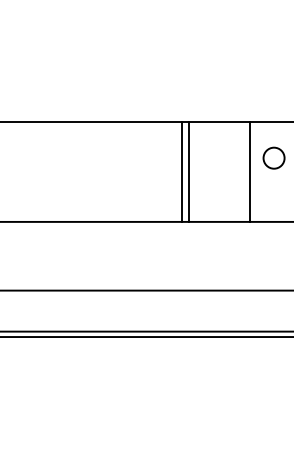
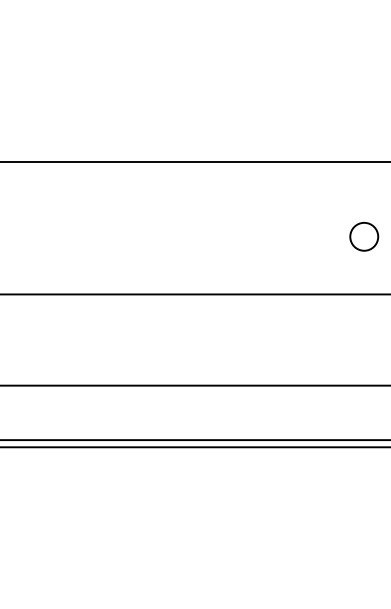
circle: (274, 157) -> (364, 236), moved
line: (182, 171) -> (242, 227), removed
line: (188, 171) -> (250, 227), removed
line: (249, 171) -> (331, 227), removed

